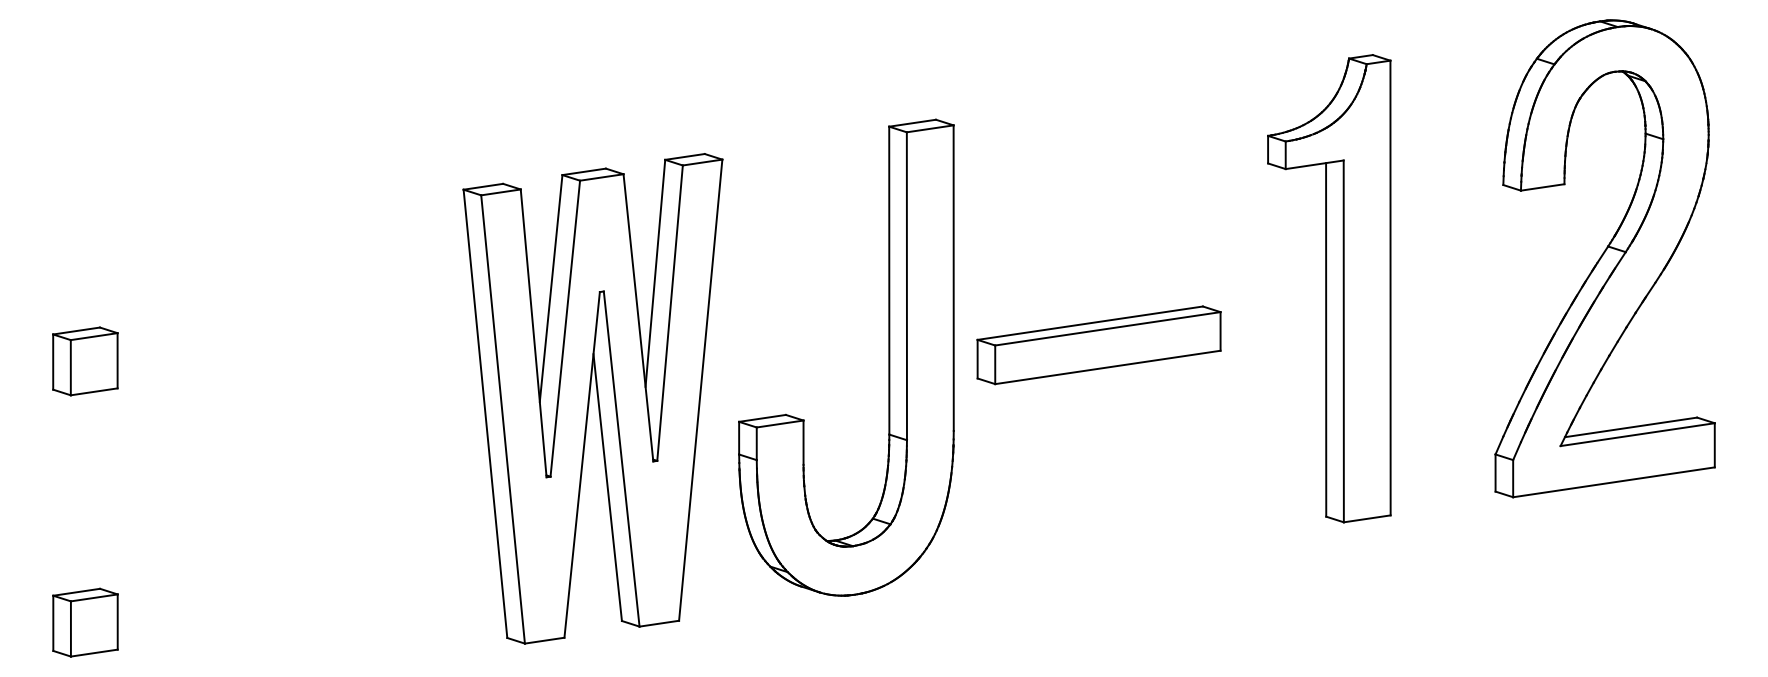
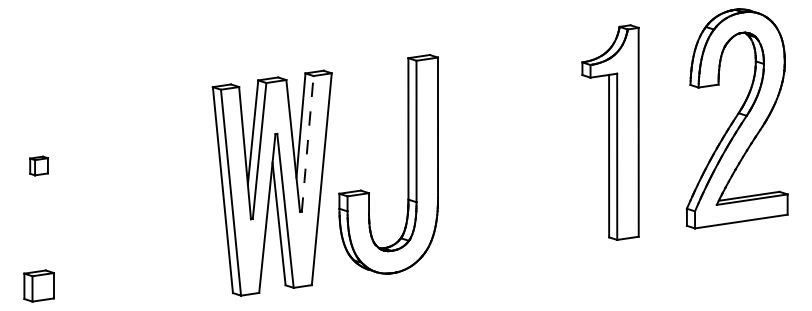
line: (669, 312) -> (307, 143), solid -> dashed
part: (1098, 345) -> (504, 158), removed
part: (83, 360) -> (38, 165), size x0.6

